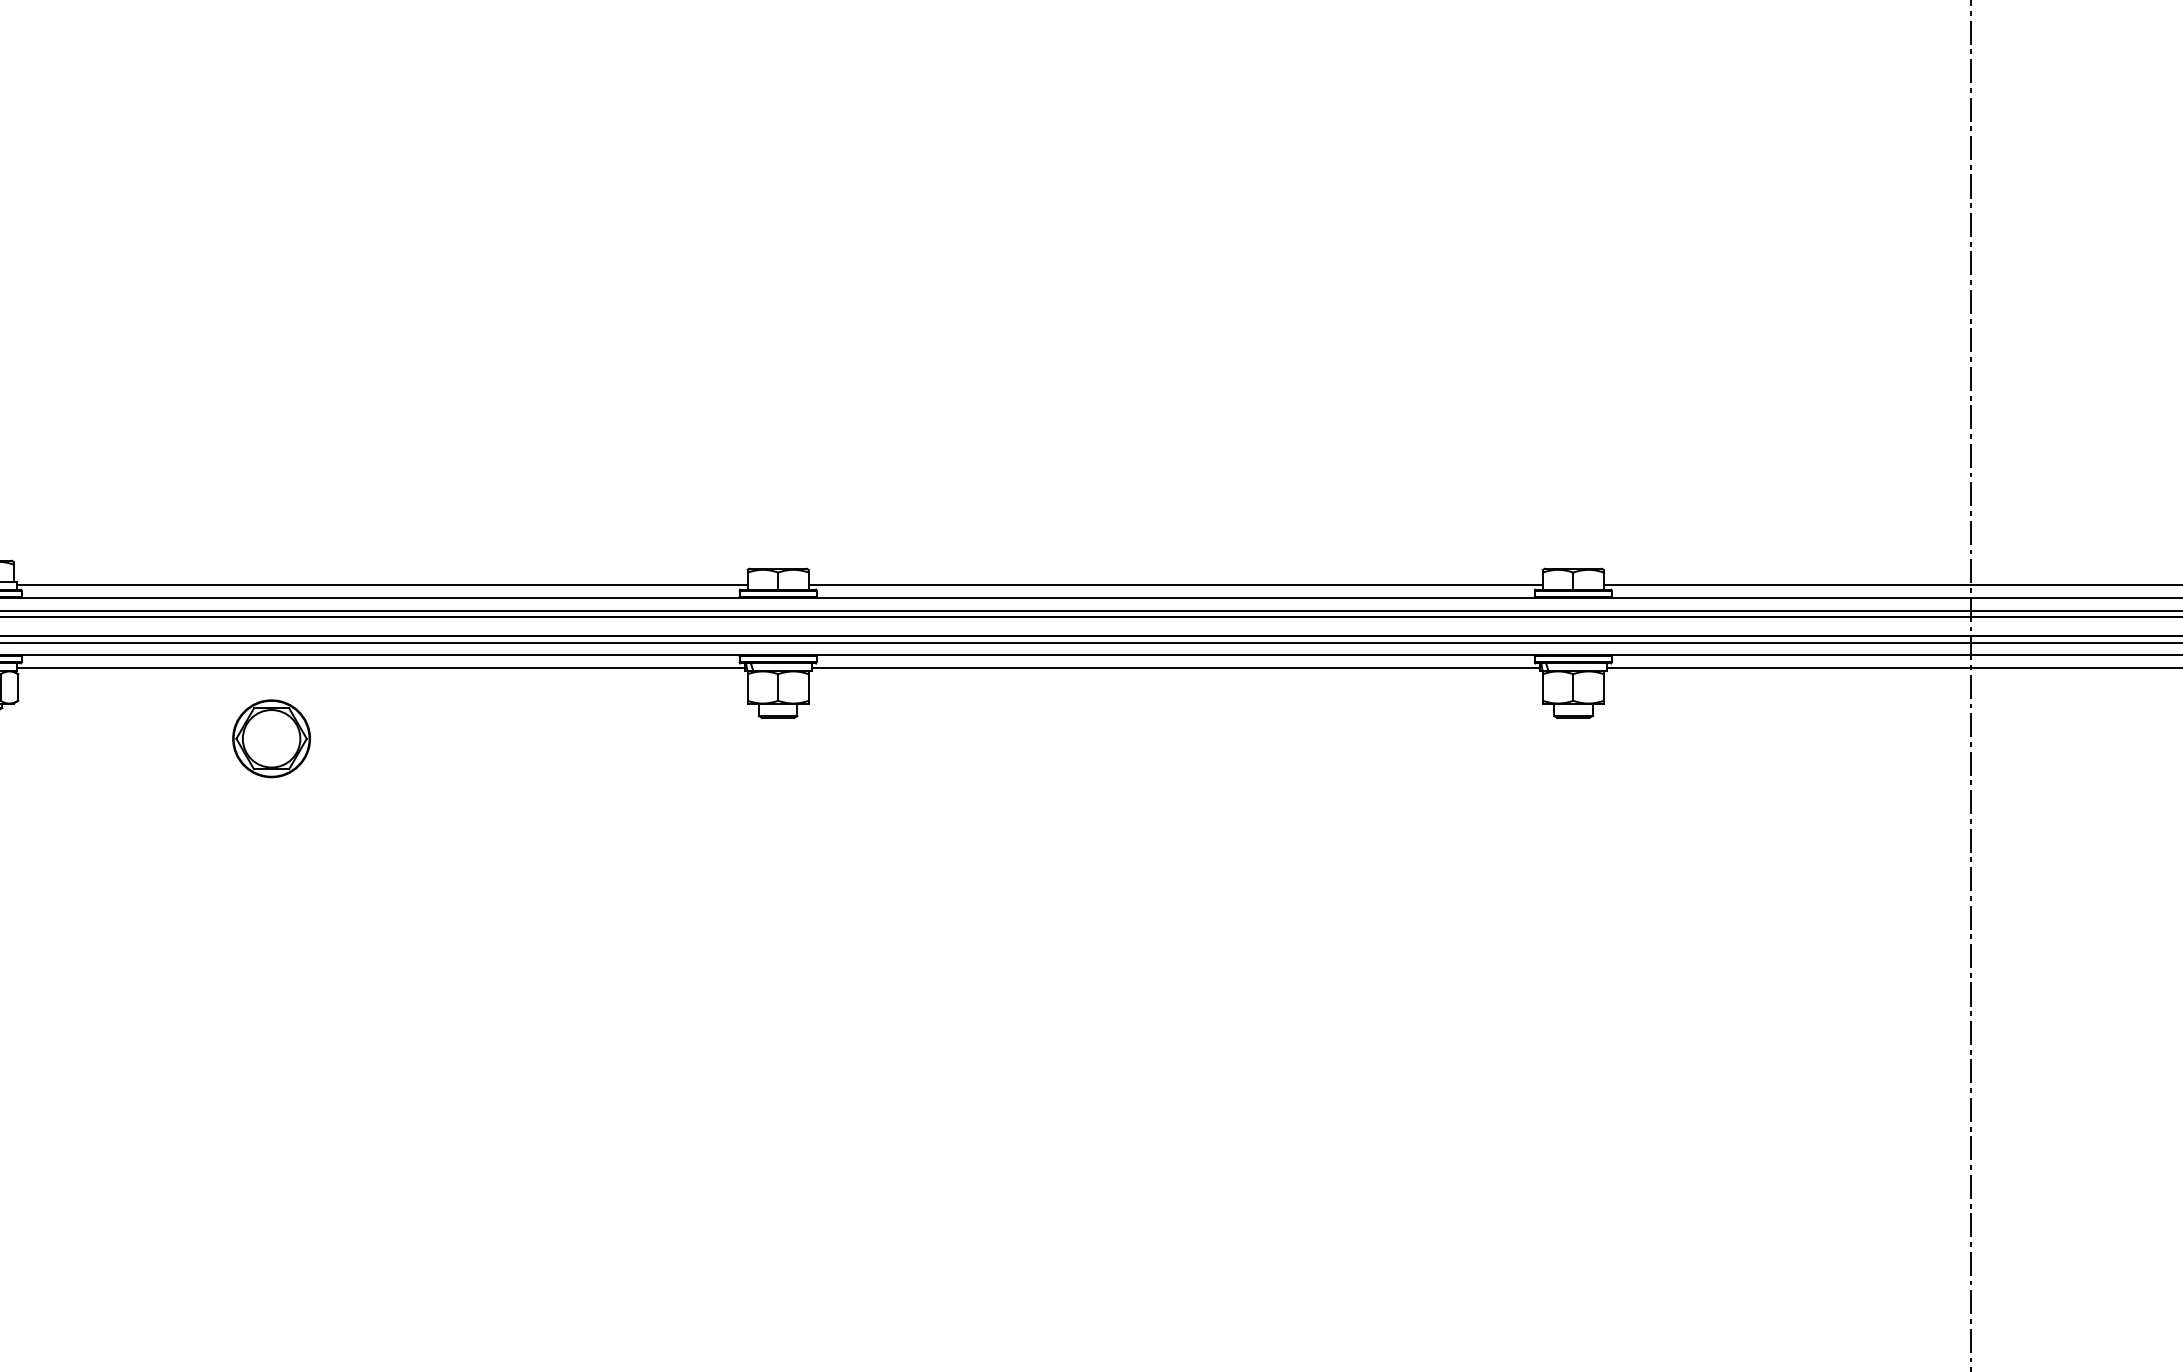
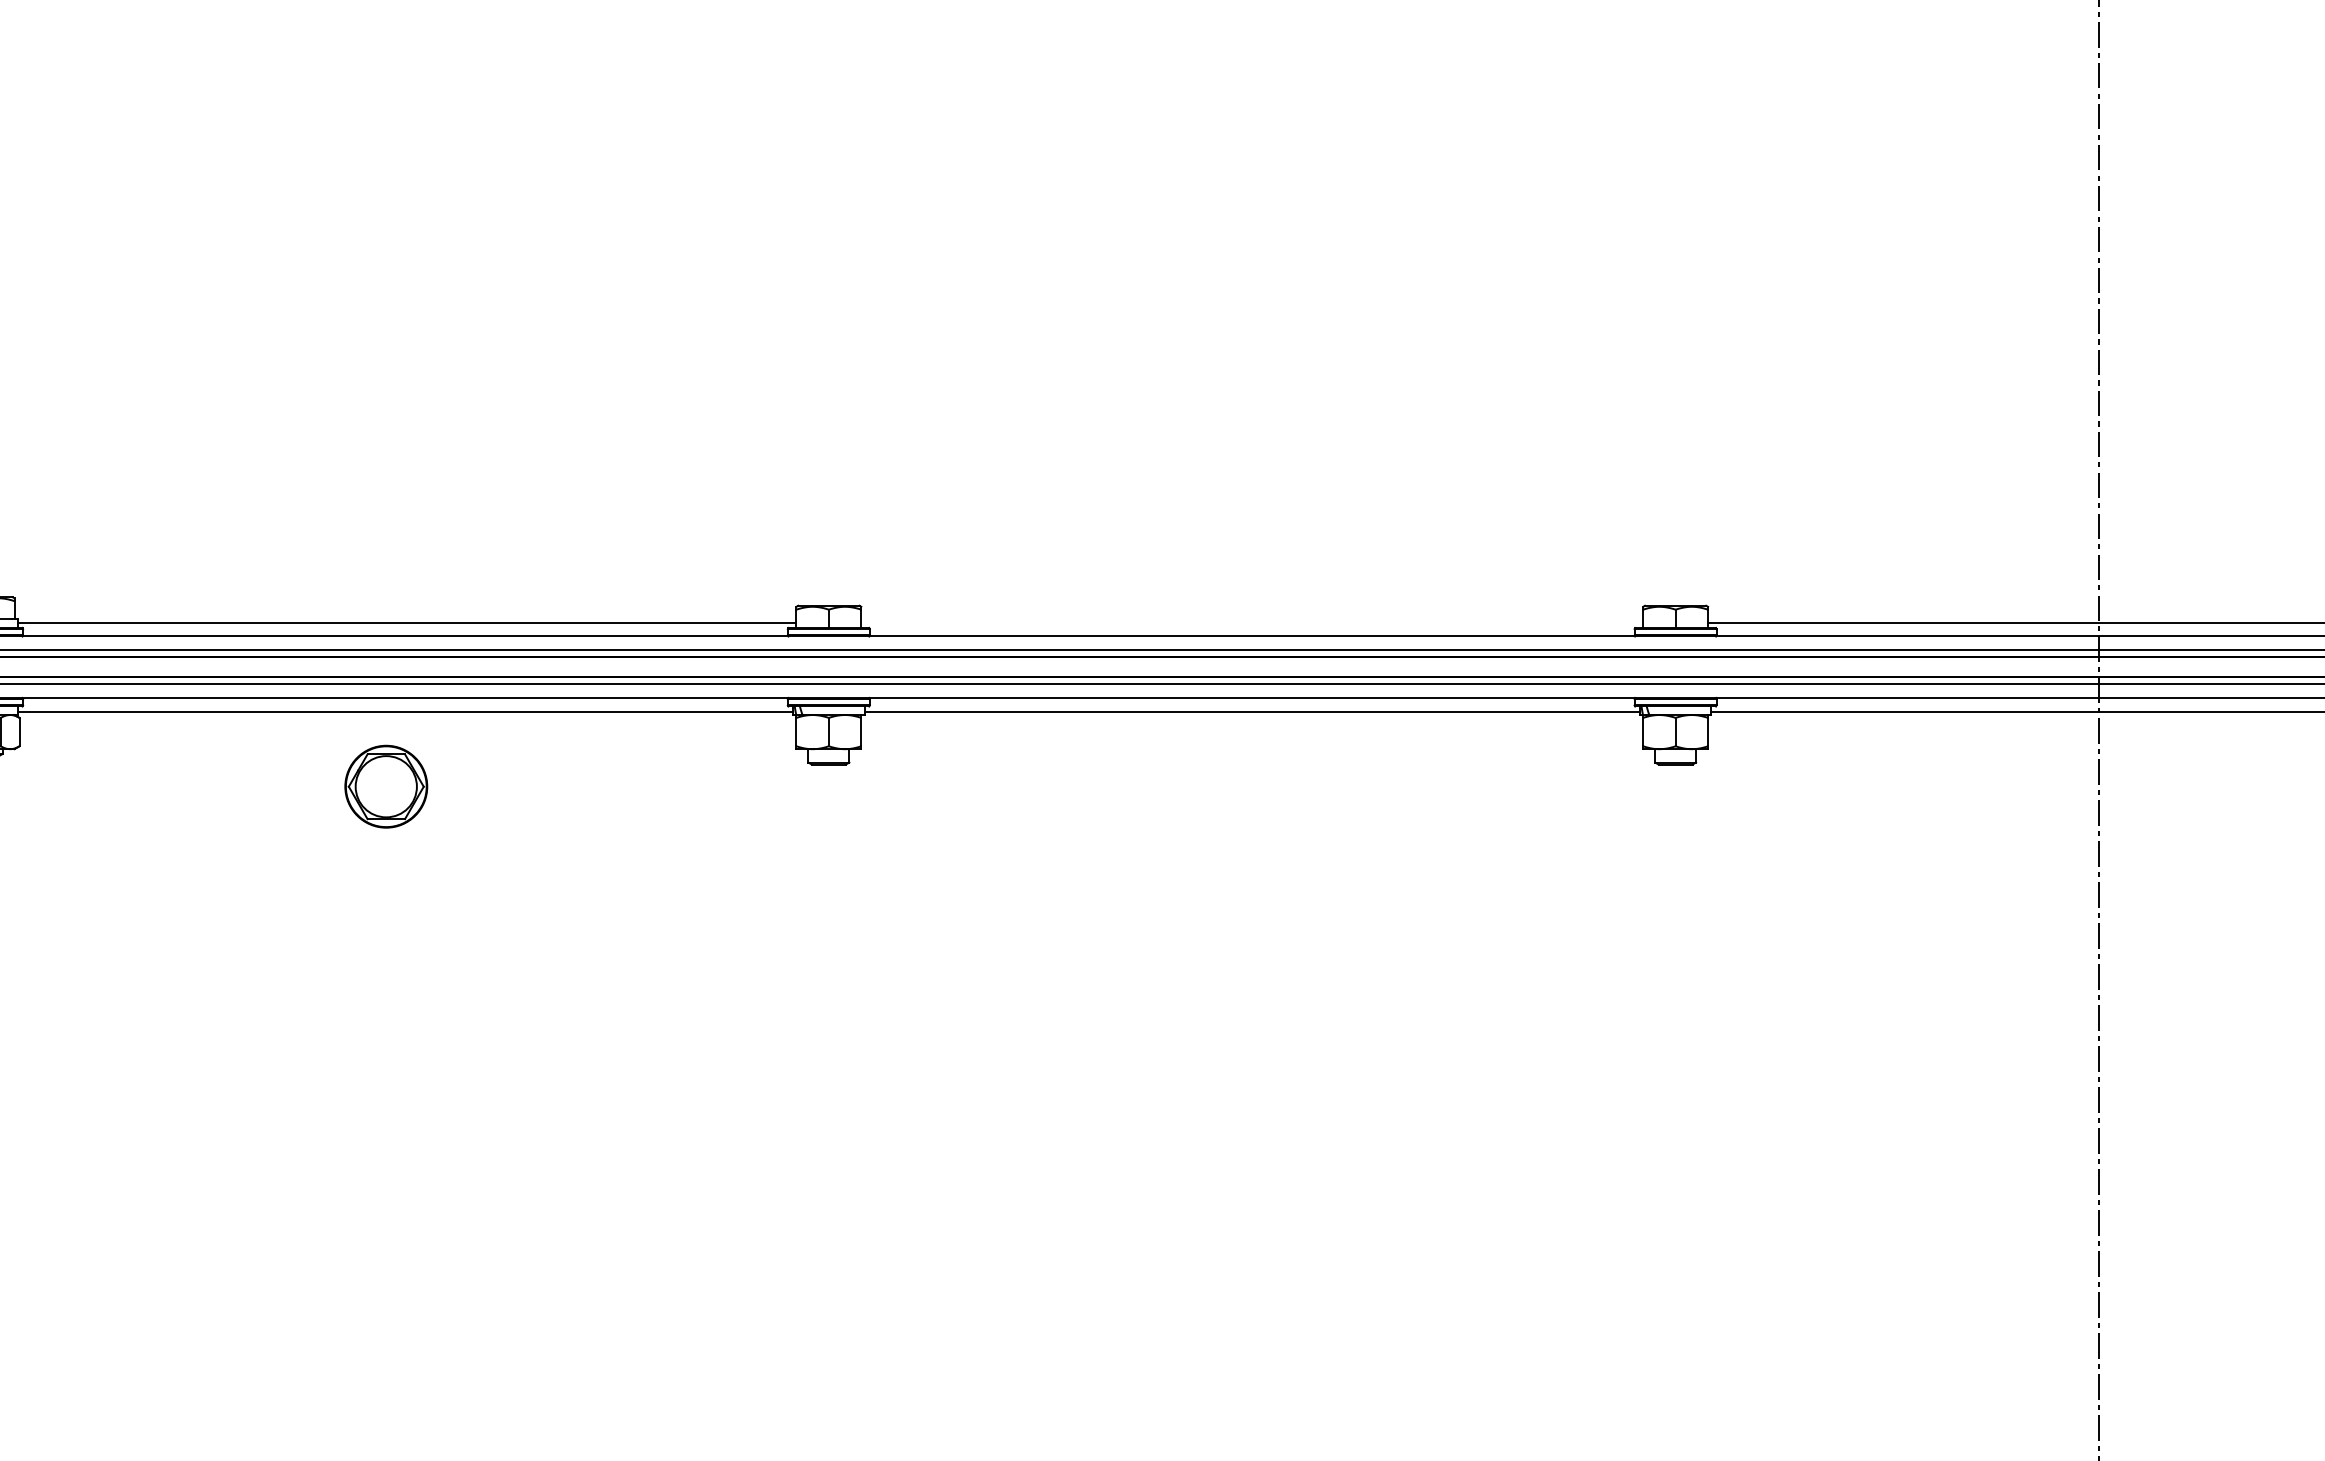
line: (1175, 584) -> (1251, 622), removed
part: (271, 738) -> (386, 786), moved

